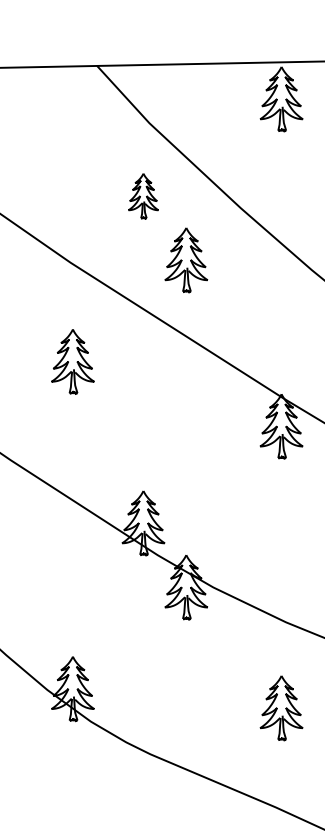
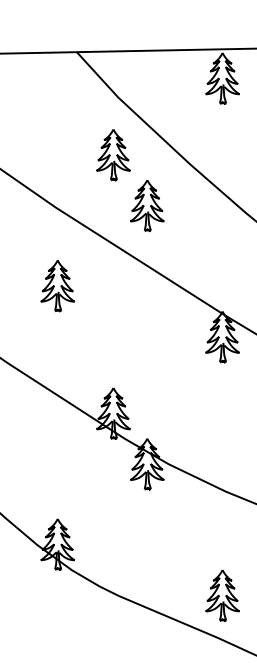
part: (143, 196) -> (113, 155), size x1.43
part: (281, 708) -> (222, 595), moved

